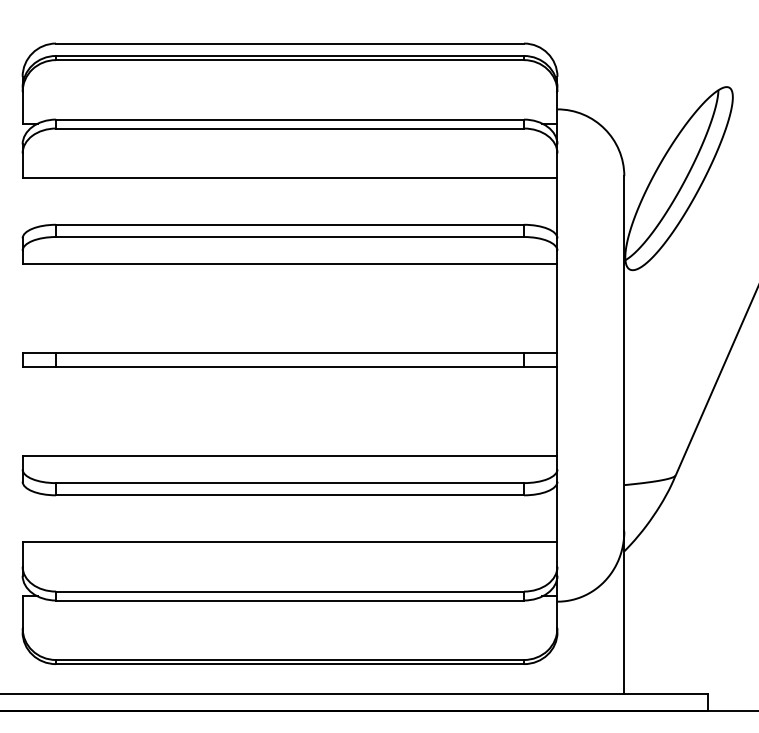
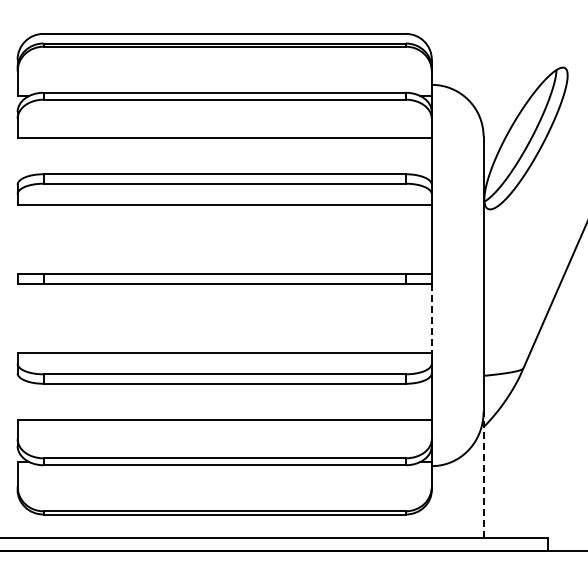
line: (557, 411) -> (431, 318), solid -> dashed
line: (624, 612) -> (483, 474), solid -> dashed

